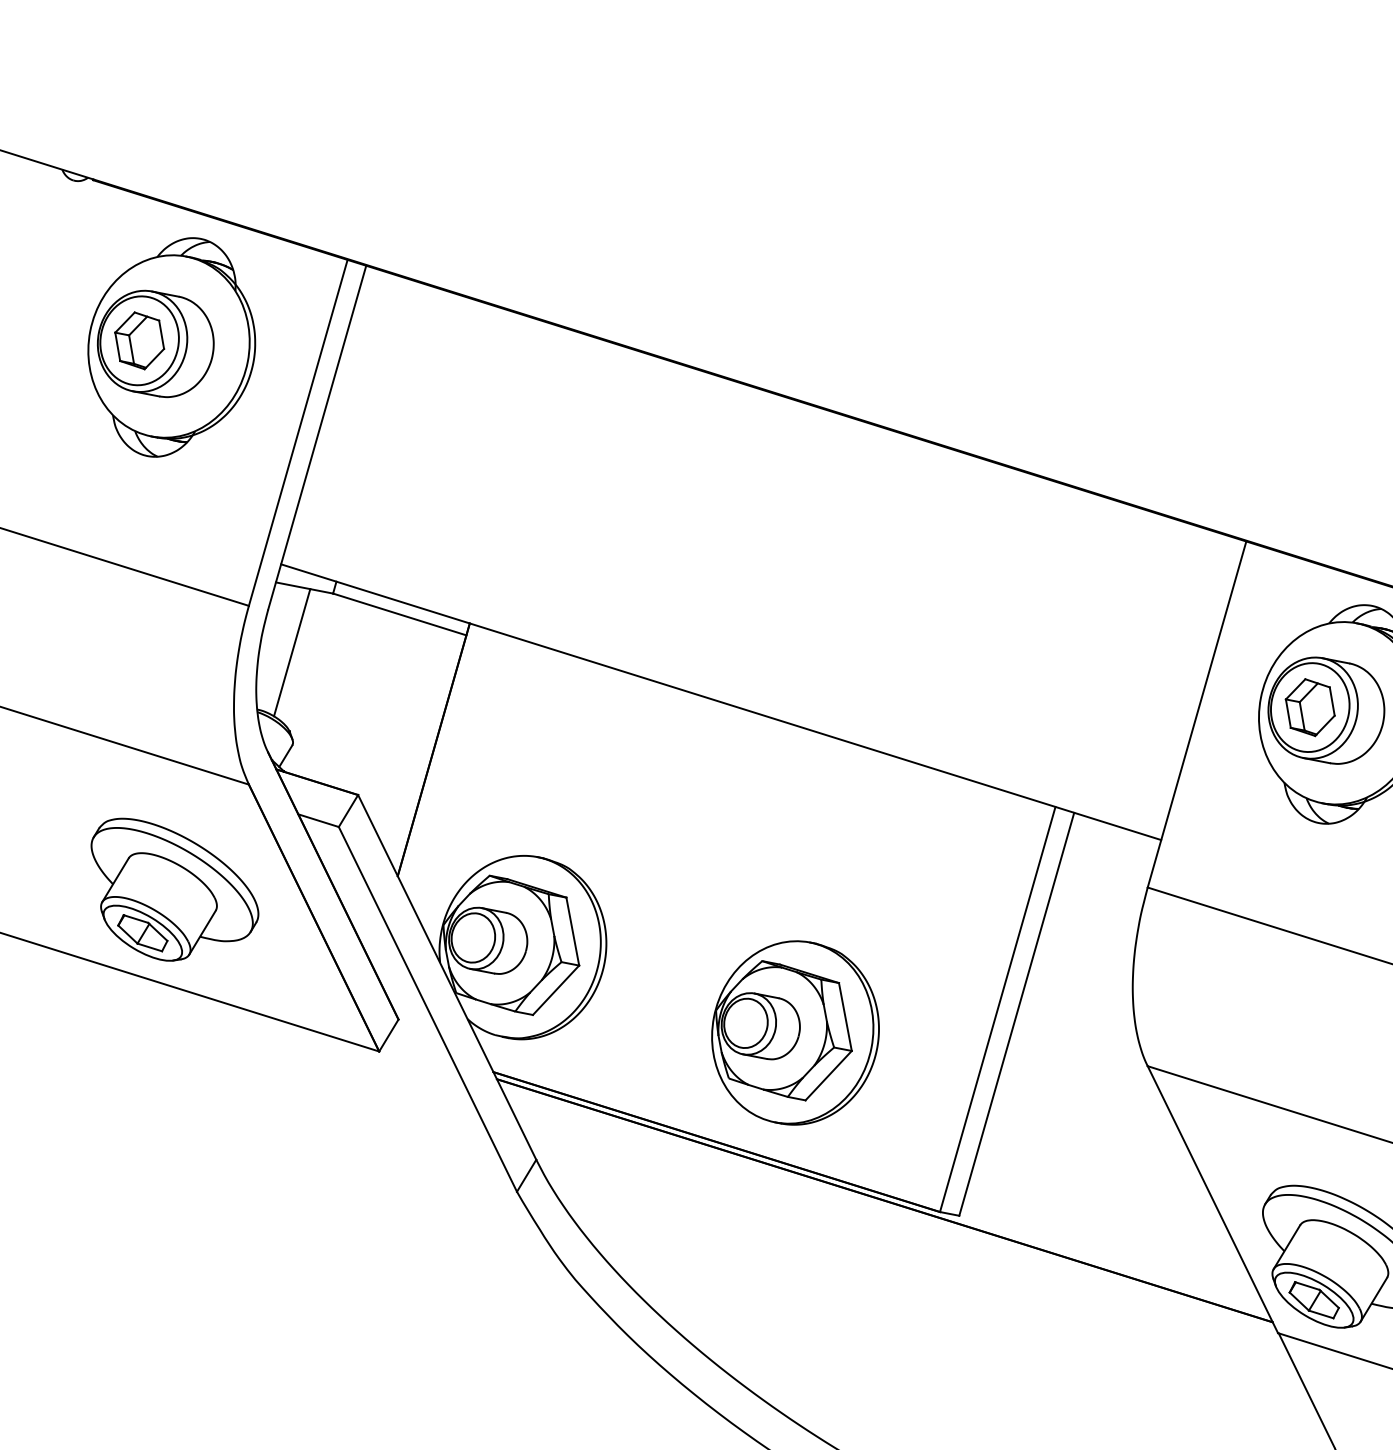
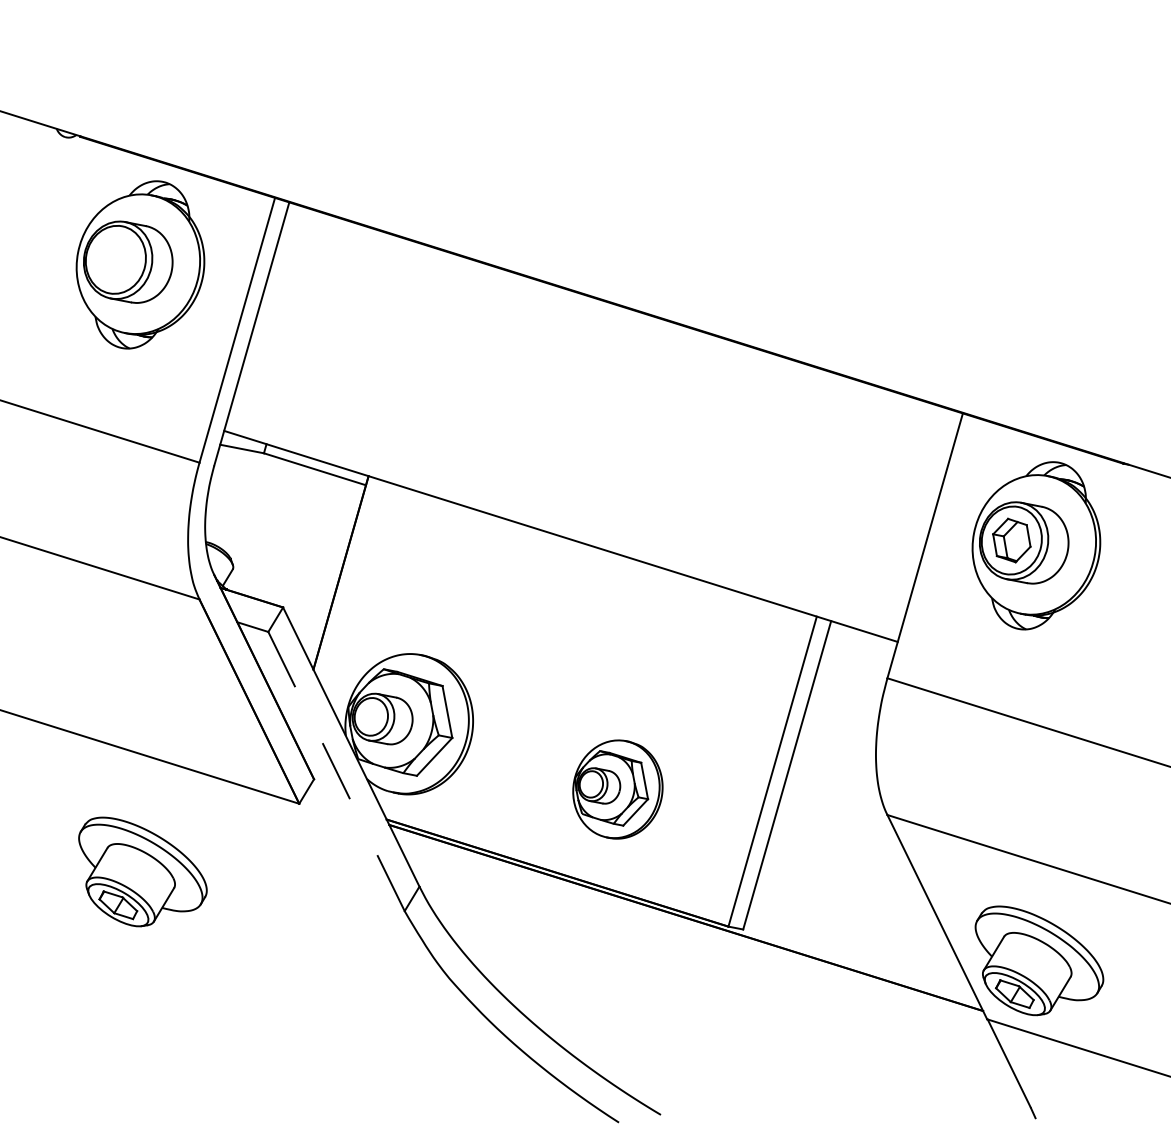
part: (139, 340) -> (115, 259), removed
line: (291, 652) -> (232, 498), removed
part: (174, 889) -> (142, 871), moved
line: (427, 1009) -> (336, 771), solid -> dashed
part: (795, 1032) -> (617, 789), size x0.7

